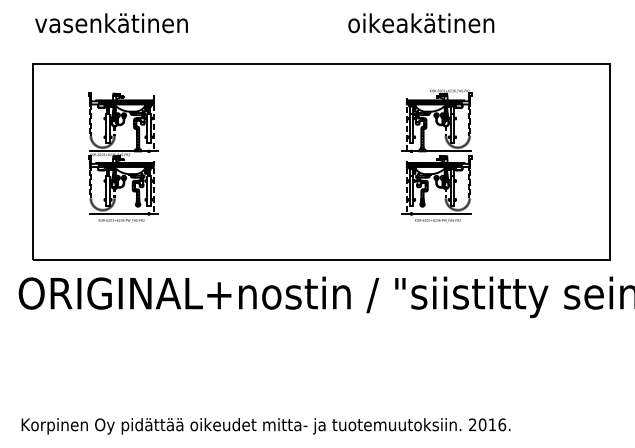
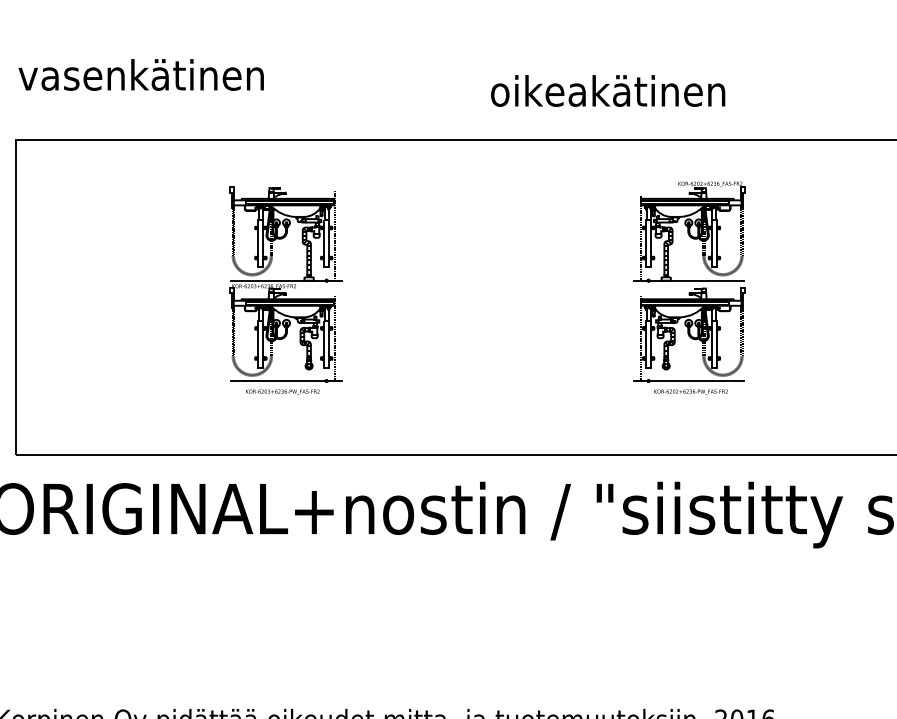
text: (421, 23) -> (608, 91), moved
part: (436, 155) -> (688, 287), moved
part: (123, 157) -> (285, 290), moved

